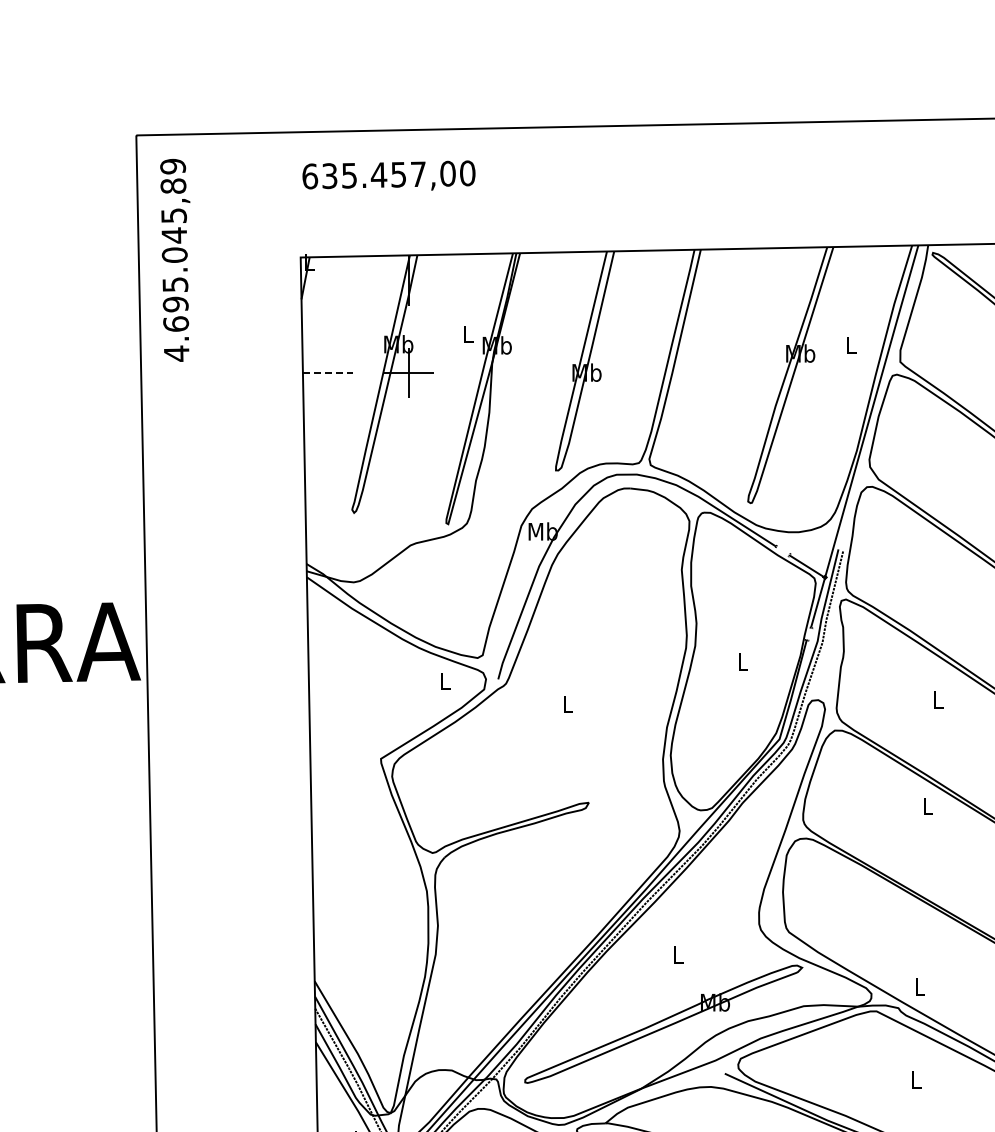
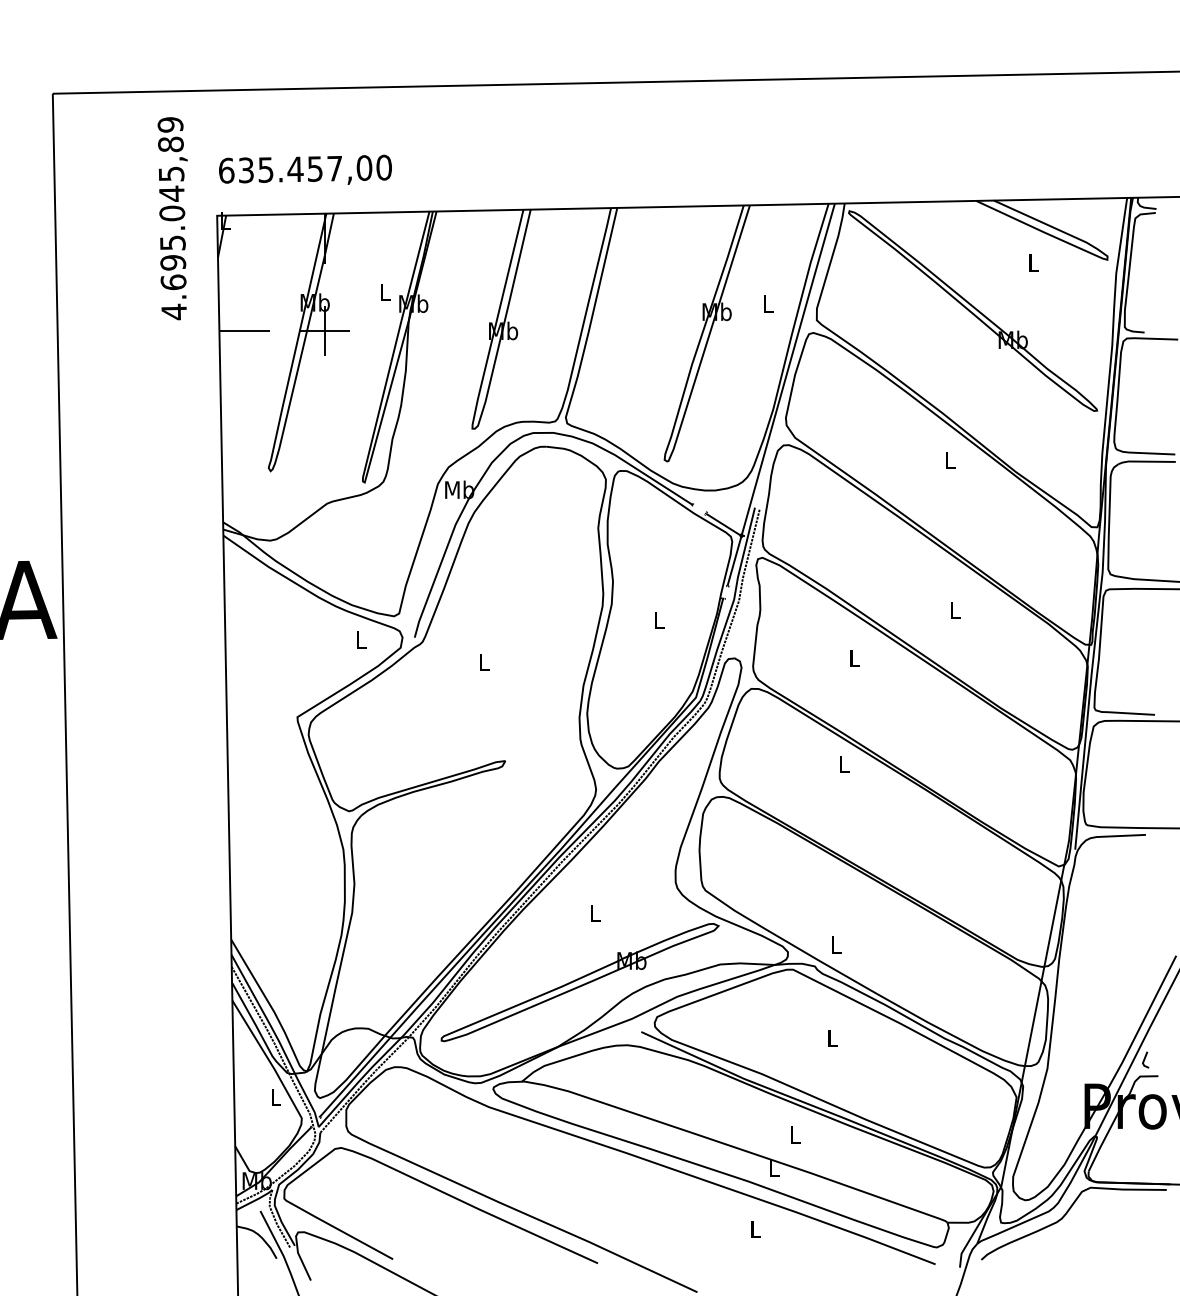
text: (389, 175) -> (305, 169), moved
text: (175, 260) -> (172, 218), moved
line: (329, 373) -> (245, 331), dashed -> solid

